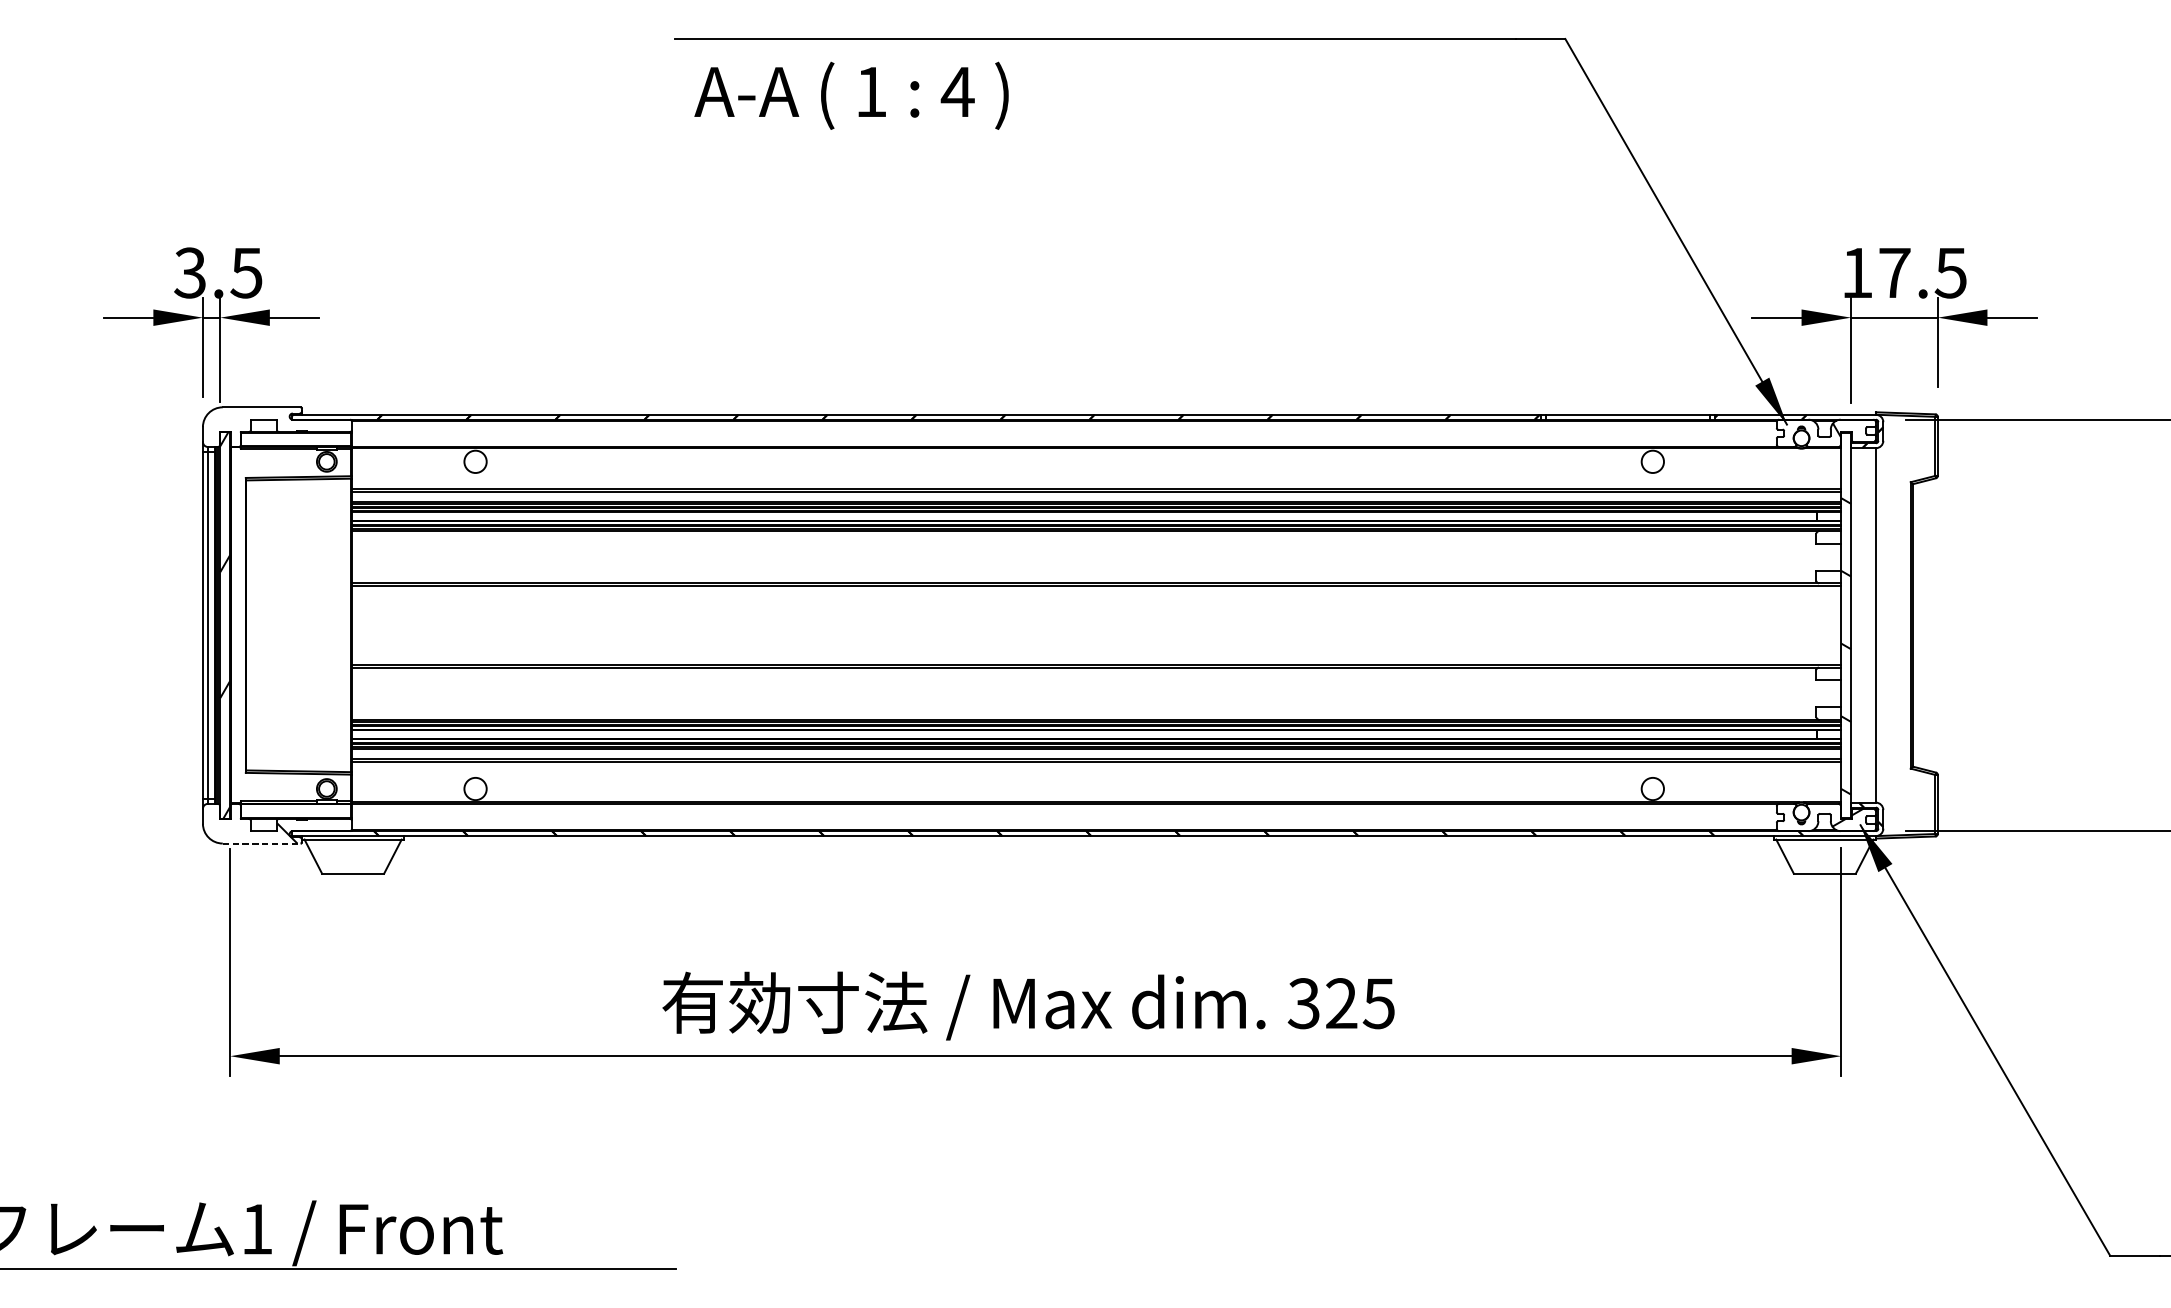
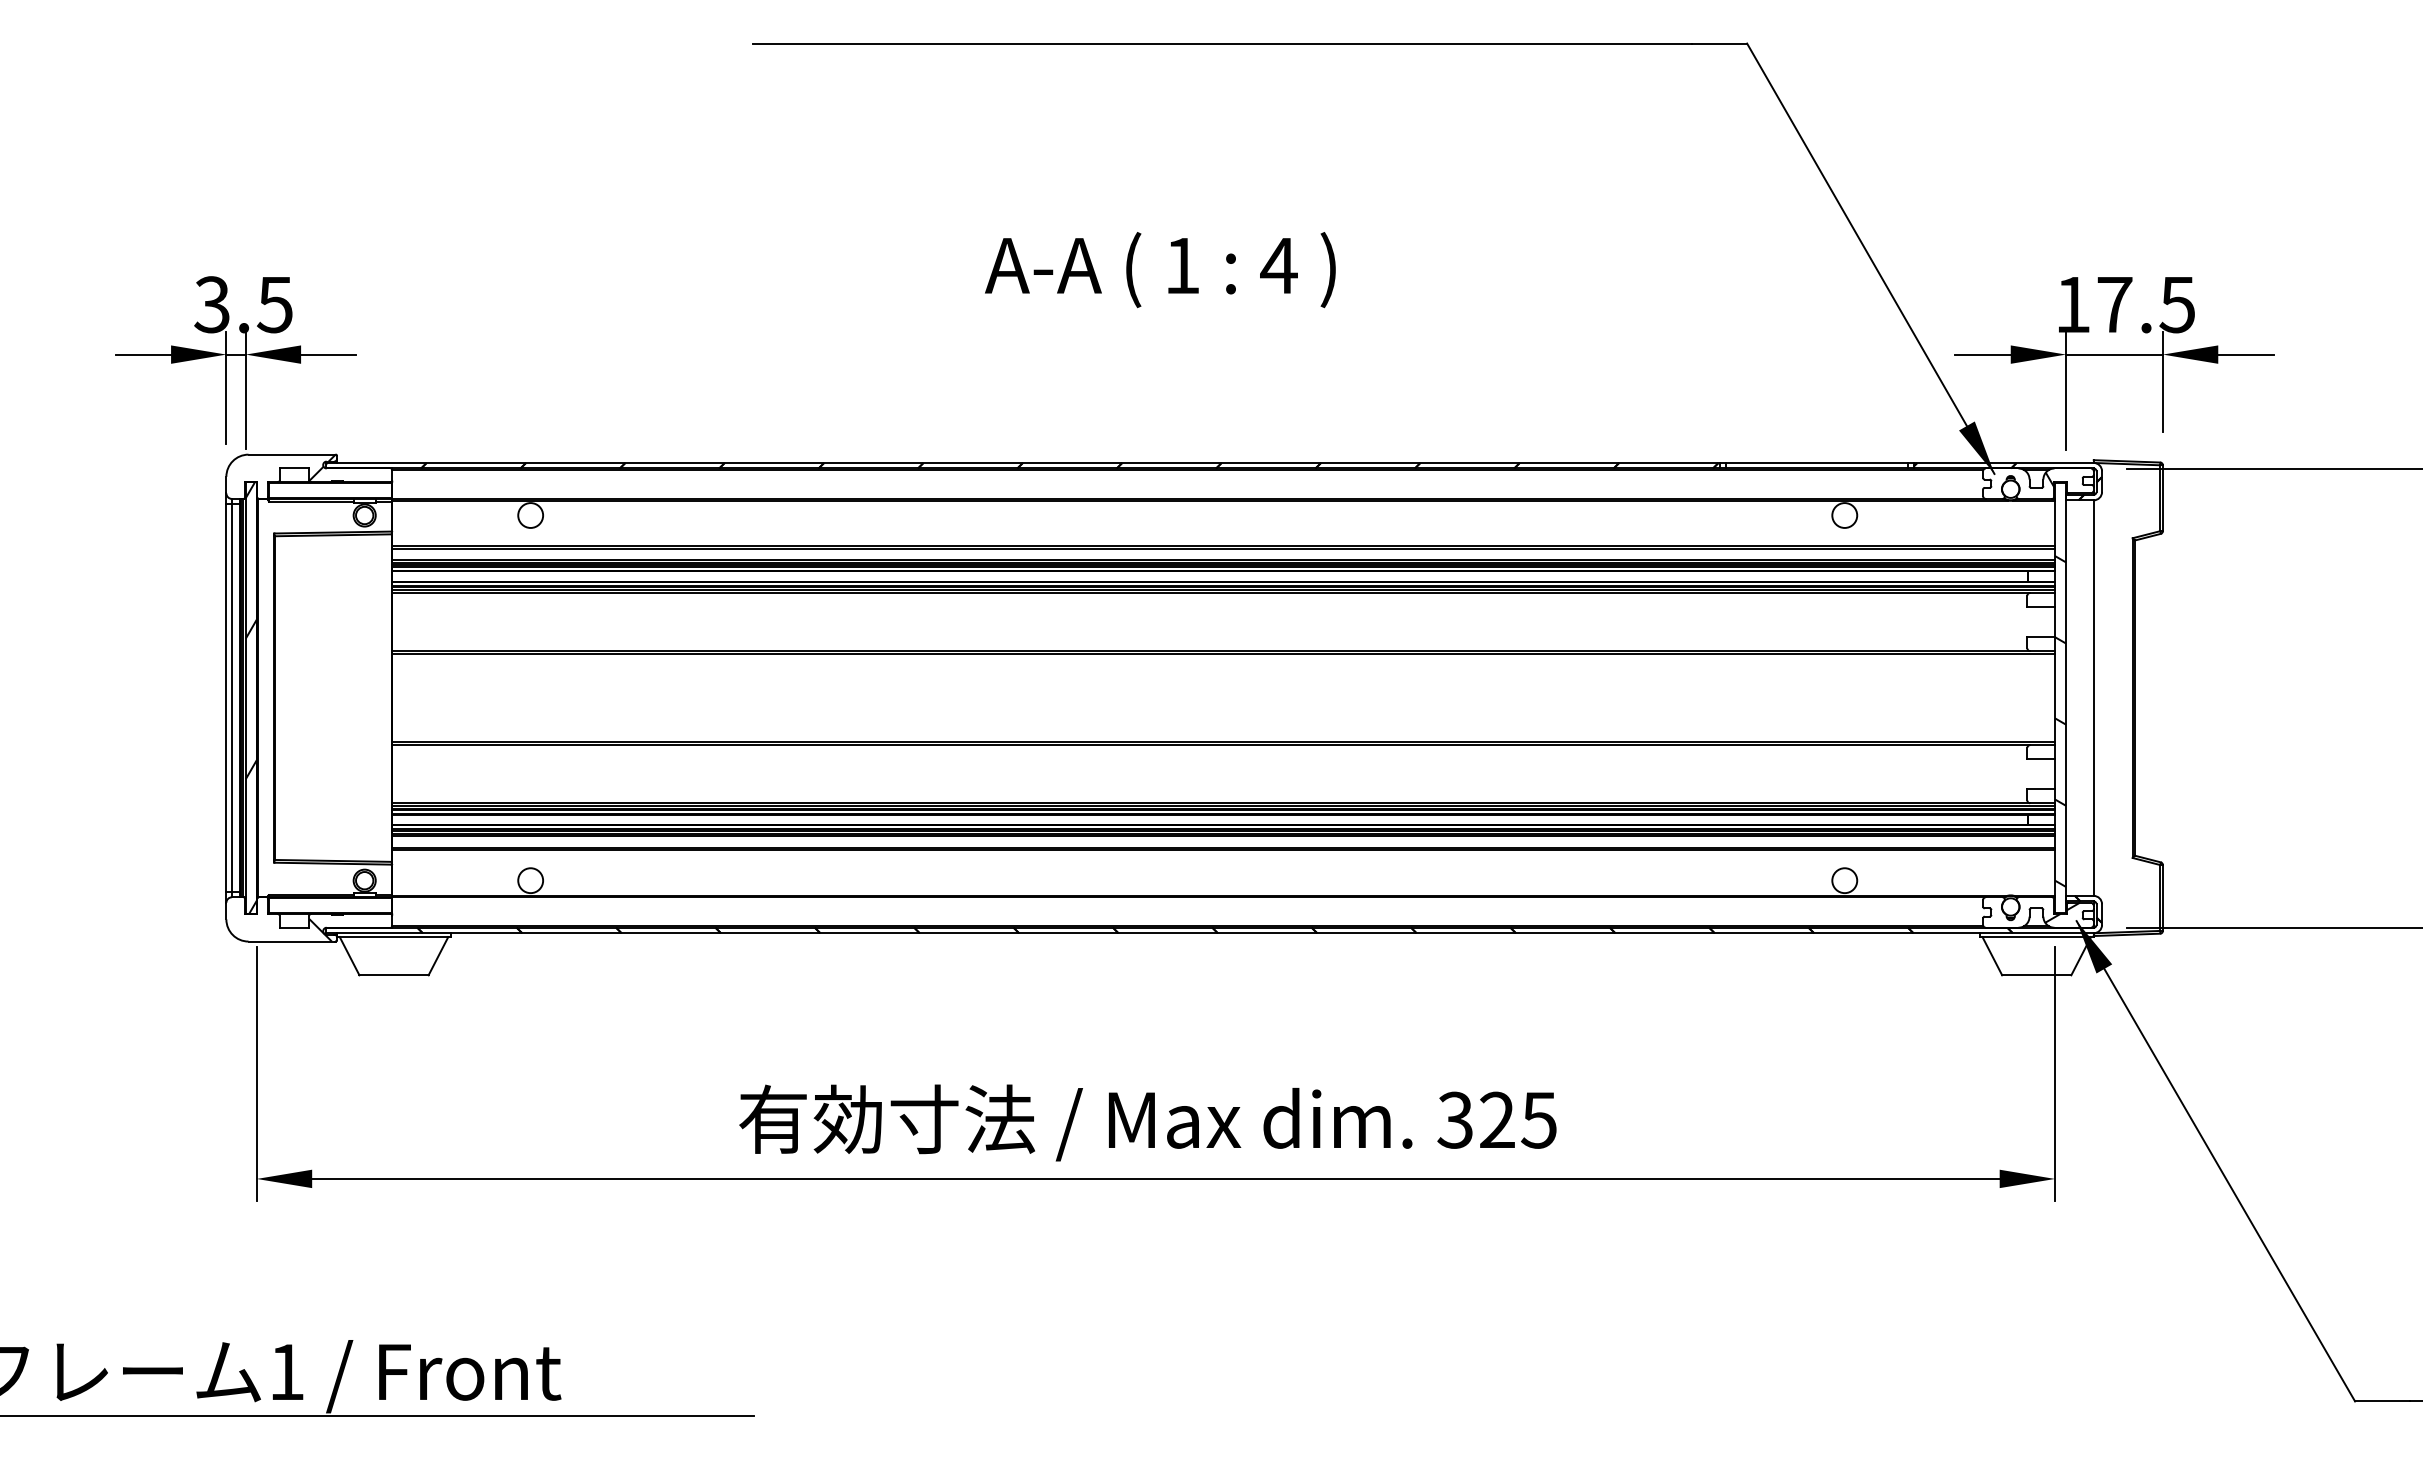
text: (851, 96) -> (1160, 270), moved
hatch: (289, 418) -> (322, 467), added
line: (262, 843) -> (292, 941), dashed -> solid

